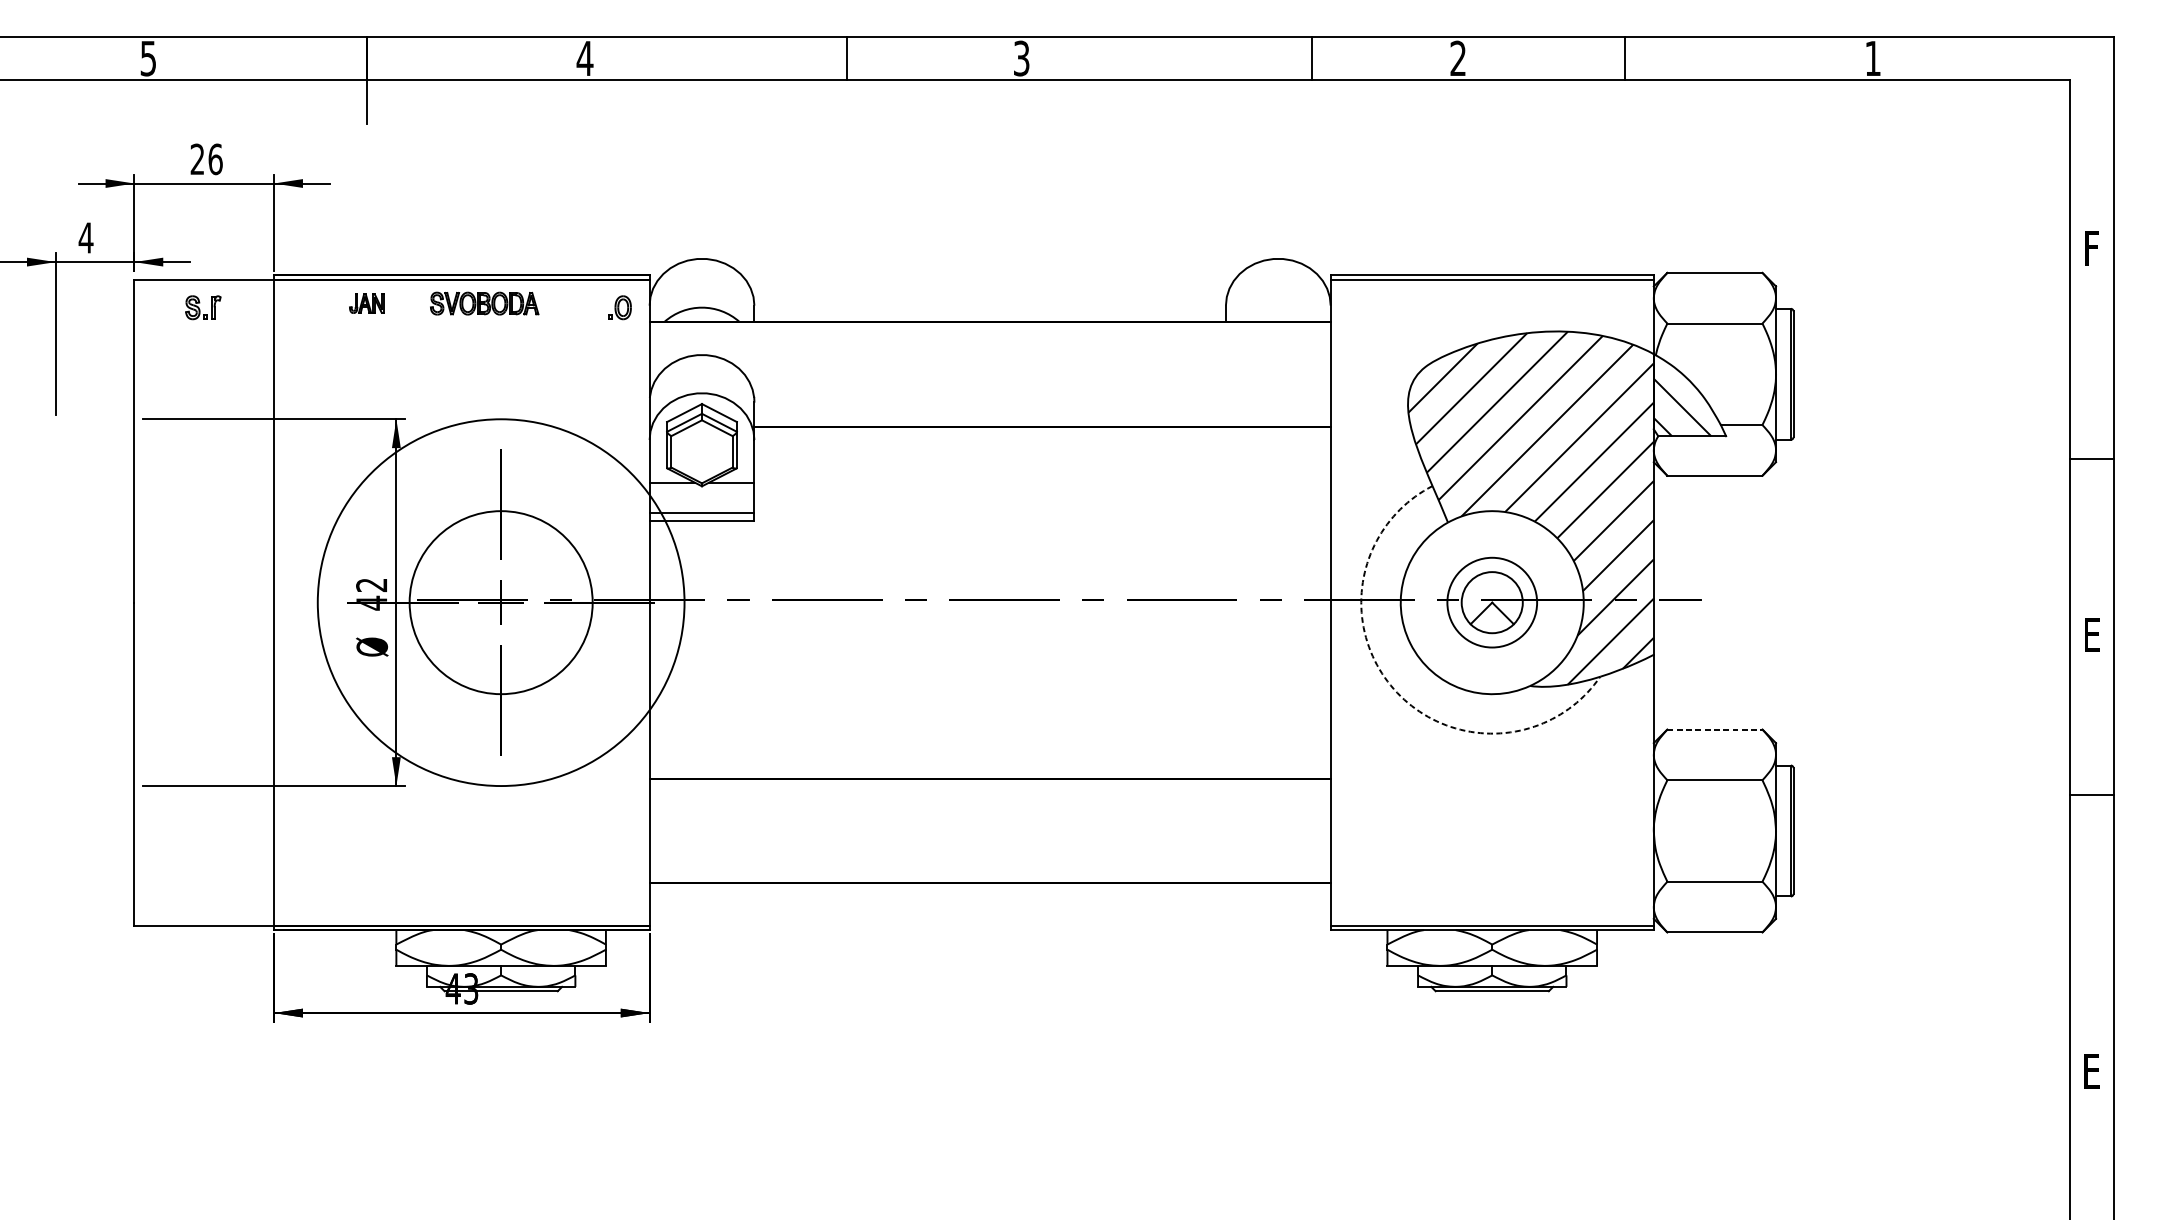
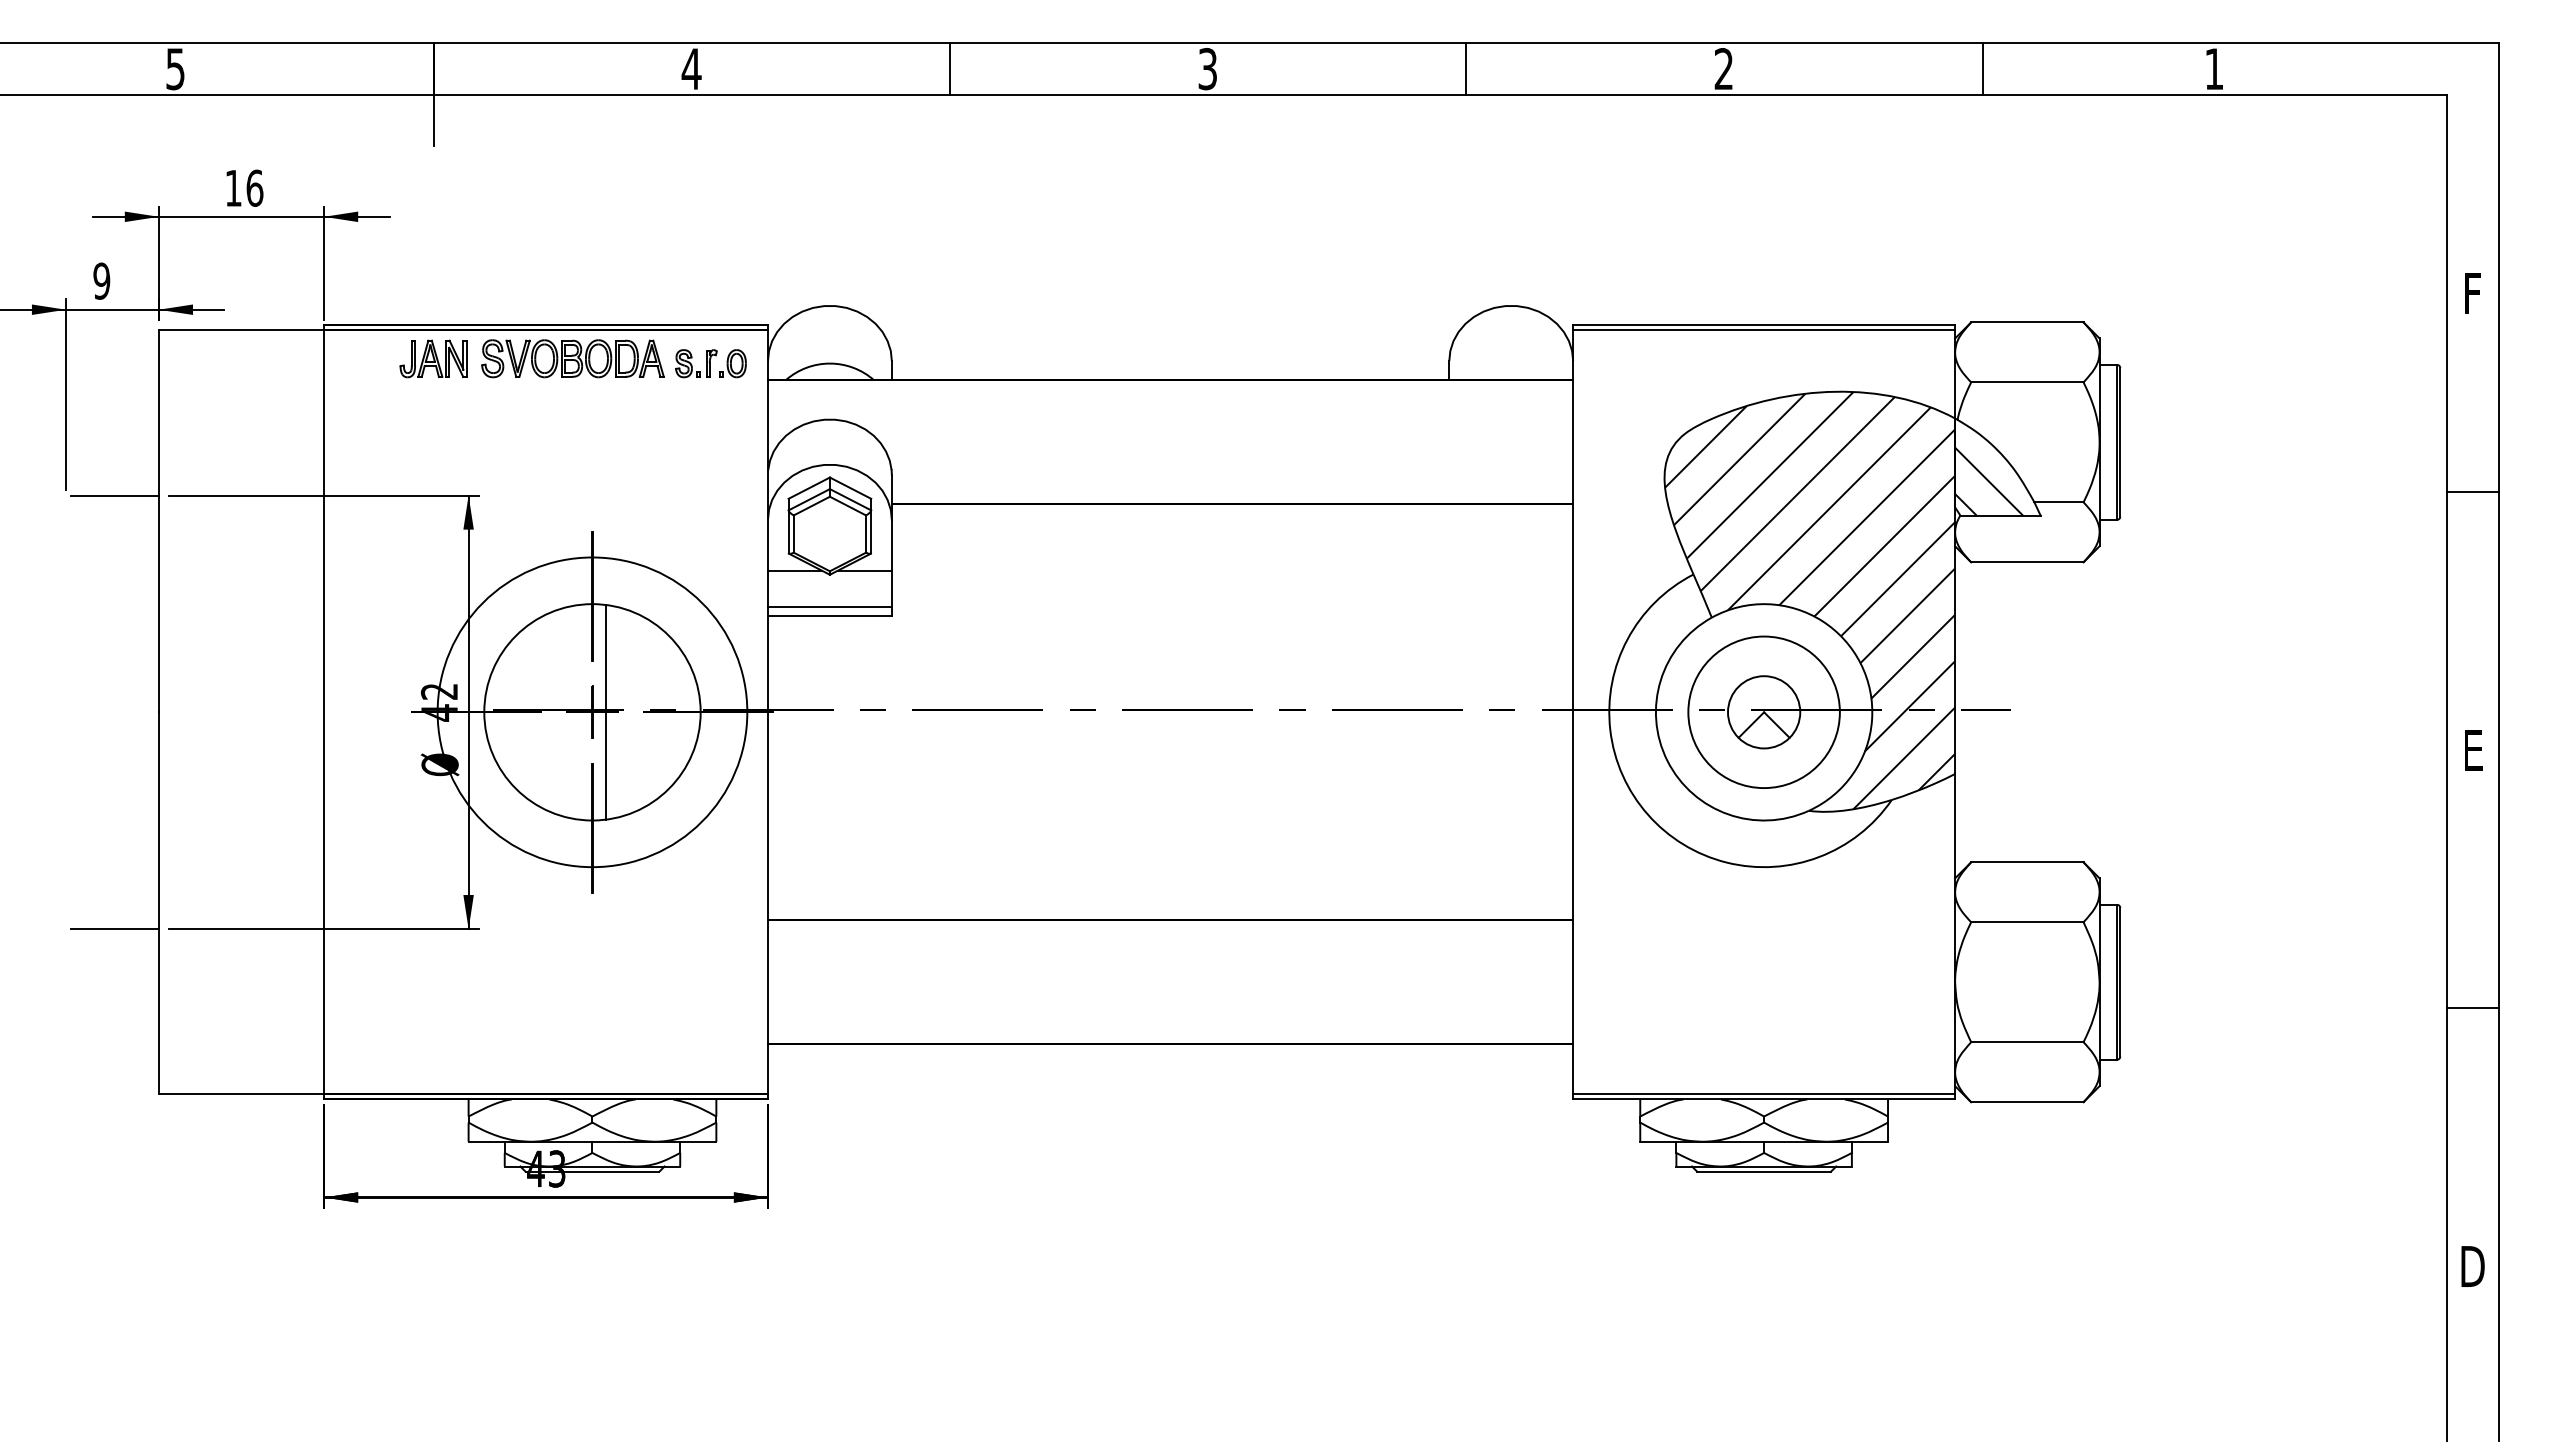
line: (847, 58) -> (950, 68), moved
line: (1312, 58) -> (1466, 68), moved
line: (1625, 58) -> (1982, 68), moved
text: (197, 158) -> (233, 187), 26 -> 16
text: (85, 237) -> (101, 280), 4 -> 9
part: (366, 303) -> (433, 358), size x1.67
part: (484, 303) -> (572, 358), size x1.43
part: (203, 307) -> (696, 363), moved
line: (96, 419) -> (114, 495), added
line: (2091, 459) -> (2472, 492), moved
line: (512, 601) -> (605, 711), added
circle: (501, 602) -> (592, 712), size x0.71
circle: (1491, 602) -> (1763, 712), size x1.43
arc: (1393, 689) -> (1647, 814), dashed -> solid
line: (1715, 729) -> (2027, 862), dashed -> solid
line: (96, 786) -> (114, 929), added
line: (2091, 794) -> (2472, 1008), moved
text: (2091, 1071) -> (2472, 1266), E -> D

